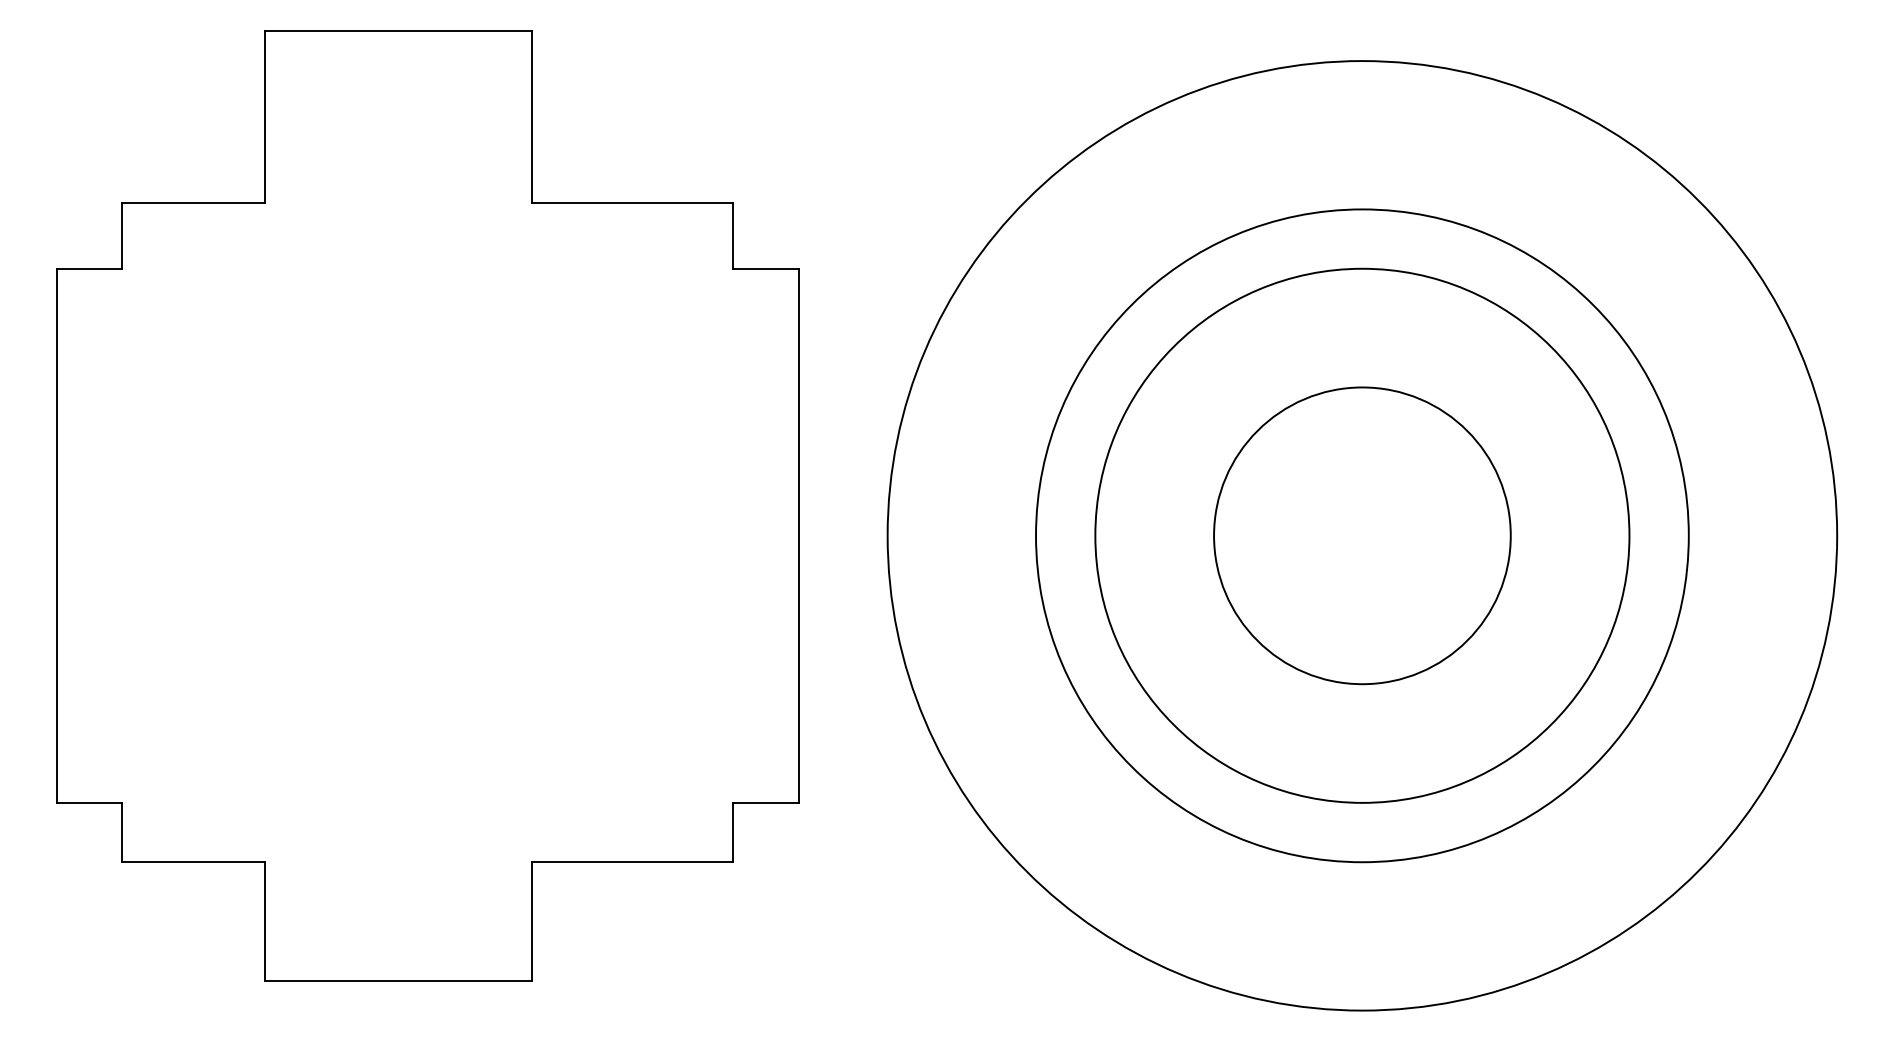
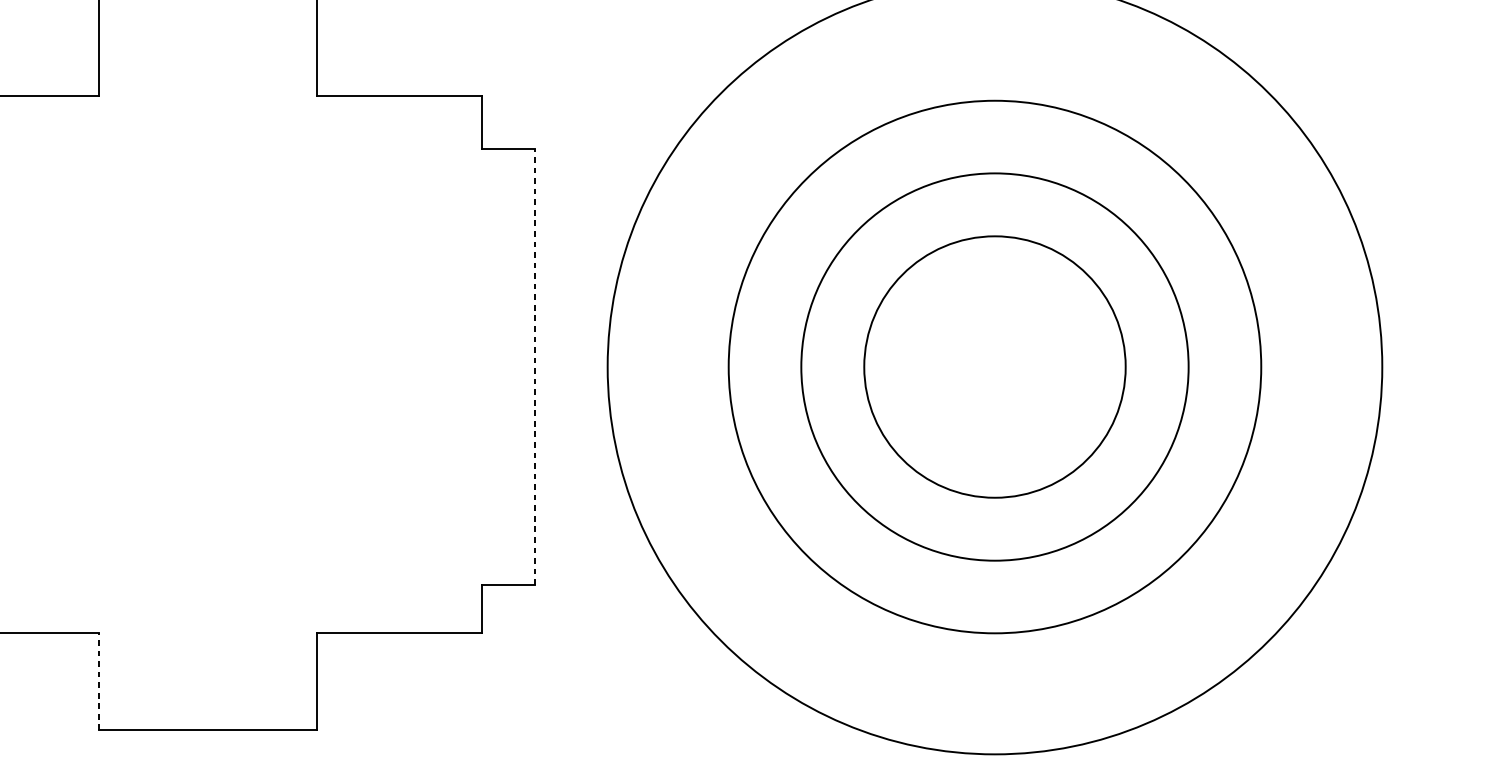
line: (798, 535) -> (534, 366), solid -> dashed
circle: (1362, 535) -> (995, 366), size x0.6
circle: (1362, 535) -> (995, 366), size x1.6
line: (264, 921) -> (99, 681), solid -> dashed

